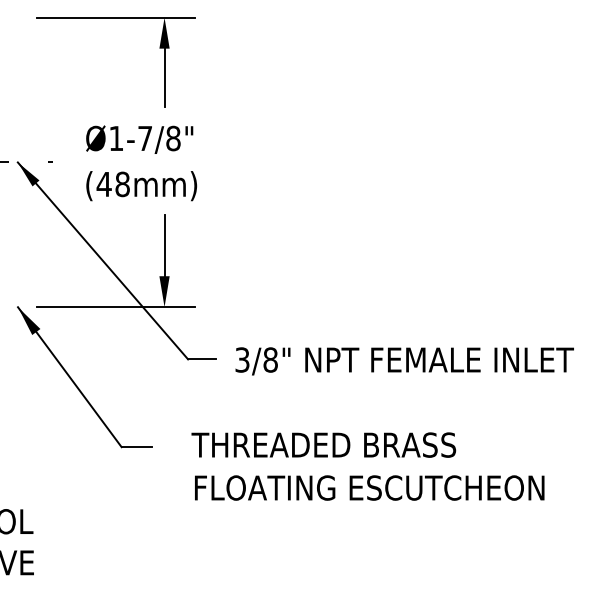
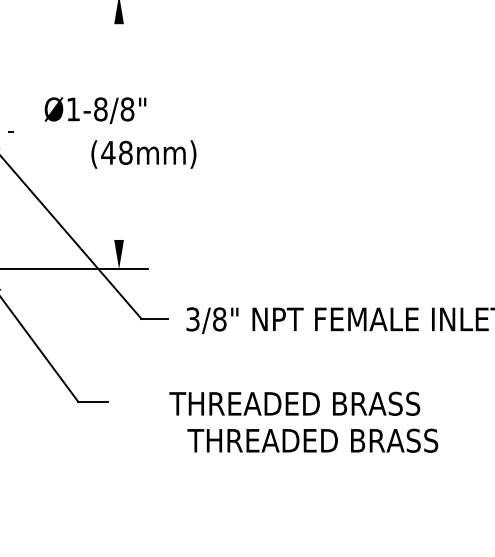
line: (164, 77) -> (119, 51), removed
text: (145, 138) -> (101, 109), Ø1-7/8" -> Ø1-8/8"
text: (141, 186) -> (143, 154), moved
line: (164, 245) -> (119, 210), removed
text: (323, 444) -> (294, 403), moved
text: (369, 487) -> (313, 440), FLOATING ESCUTCHEON -> THREADED BRASS

